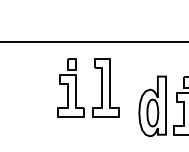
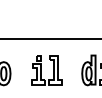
part: (87, 88) -> (46, 70), moved

